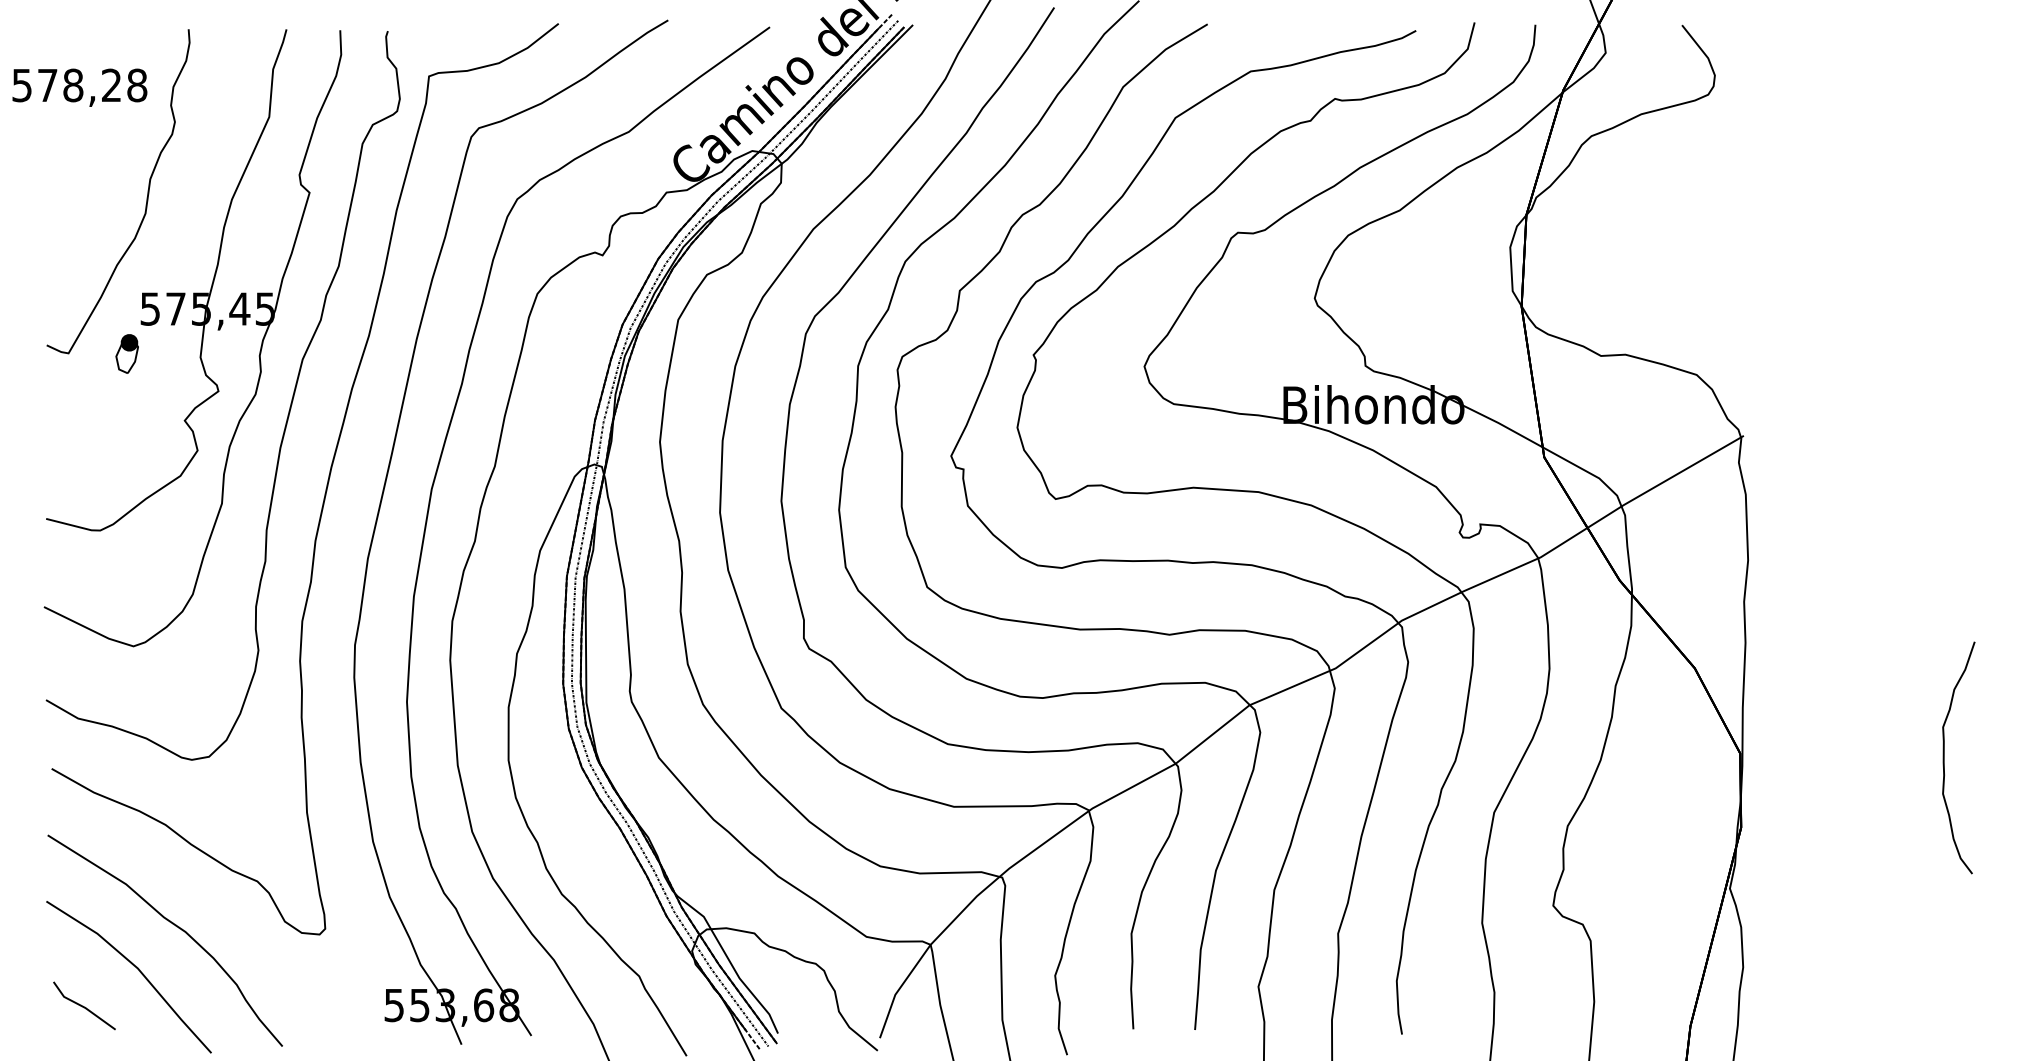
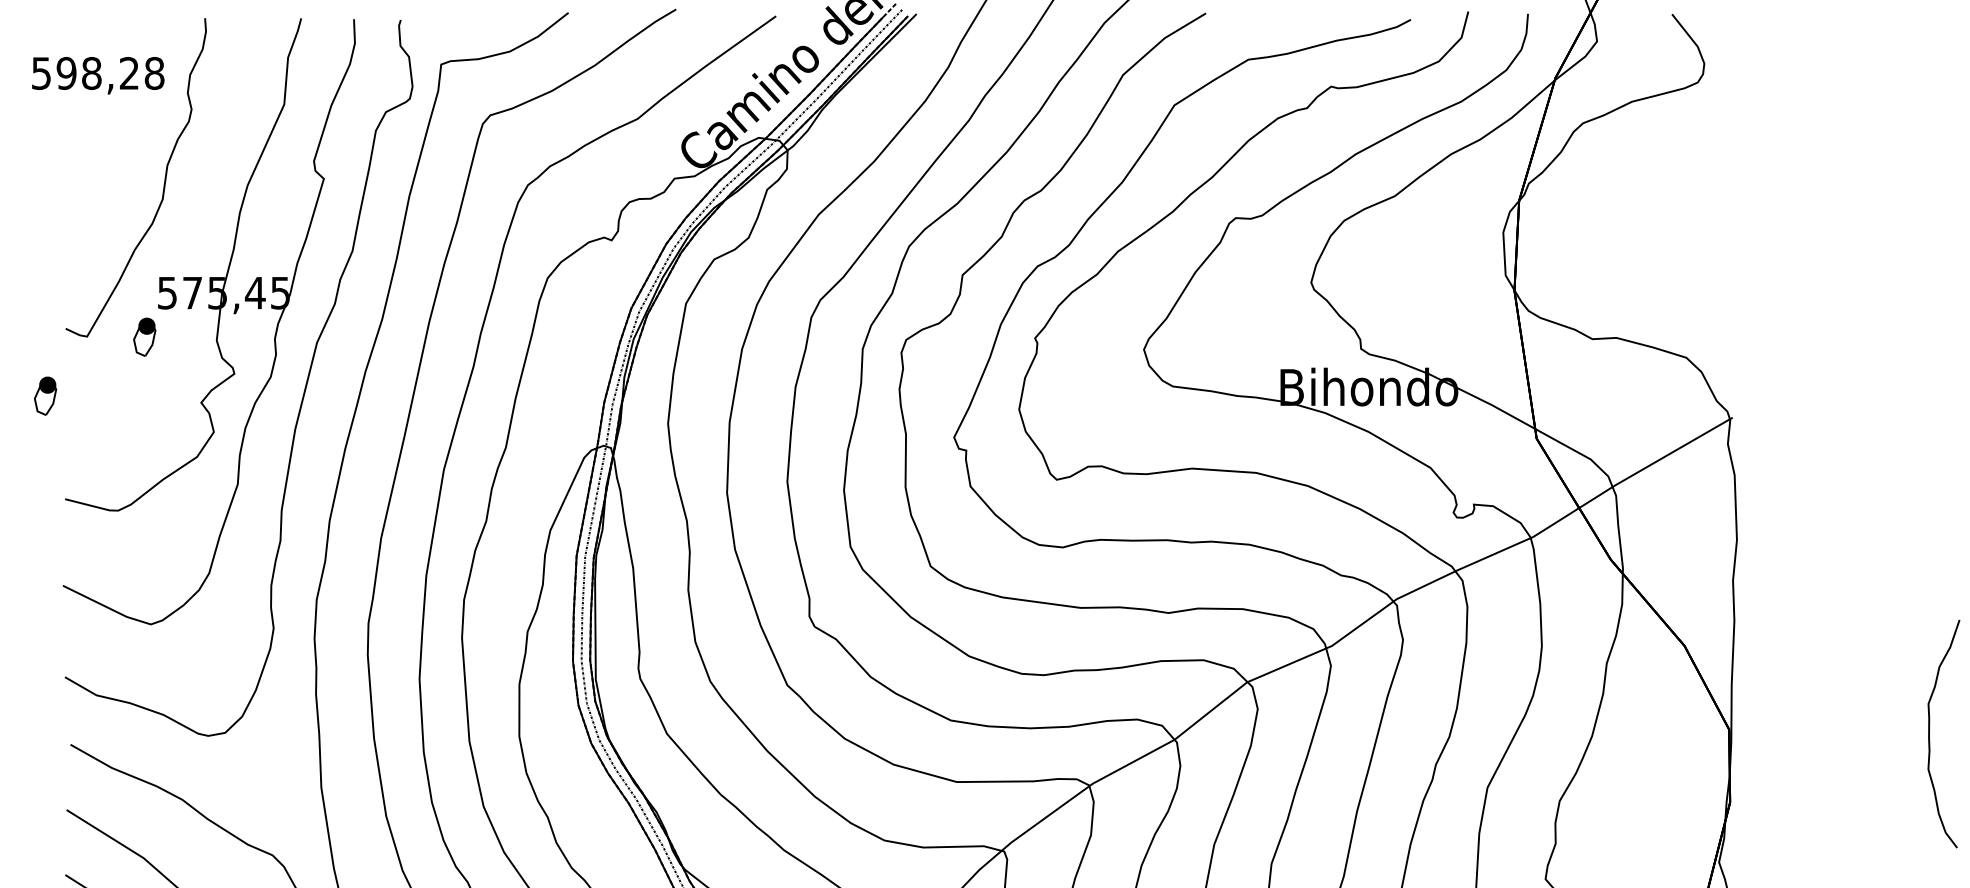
text: (47, 85) -> (66, 73), 578,28 -> 598,28
part: (25, 413) -> (44, 395), added

